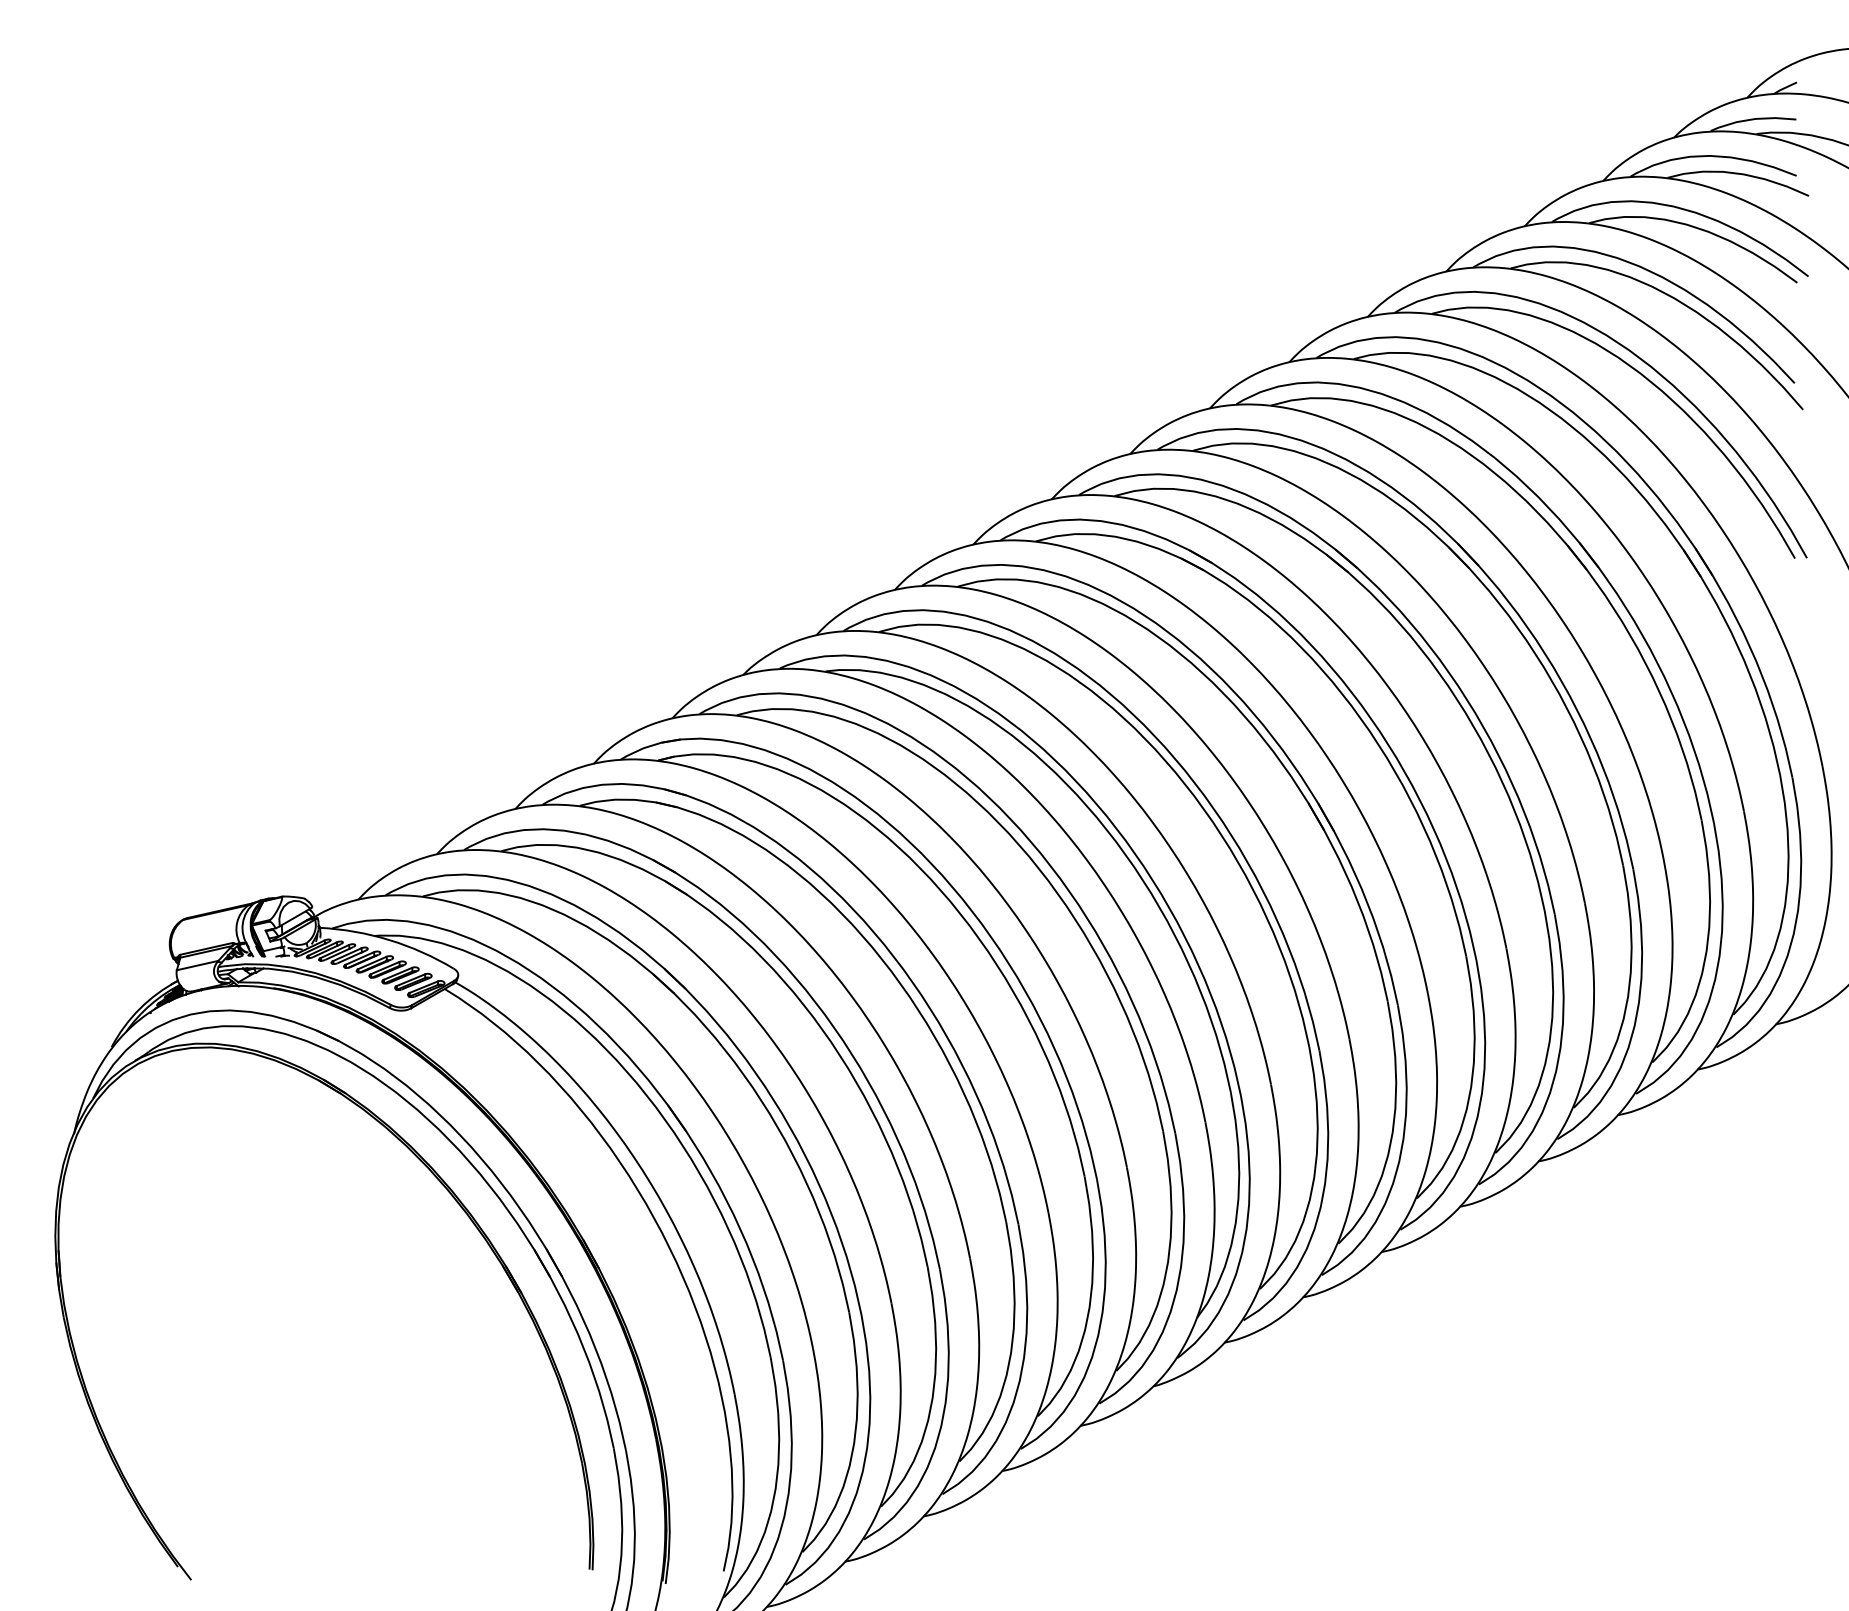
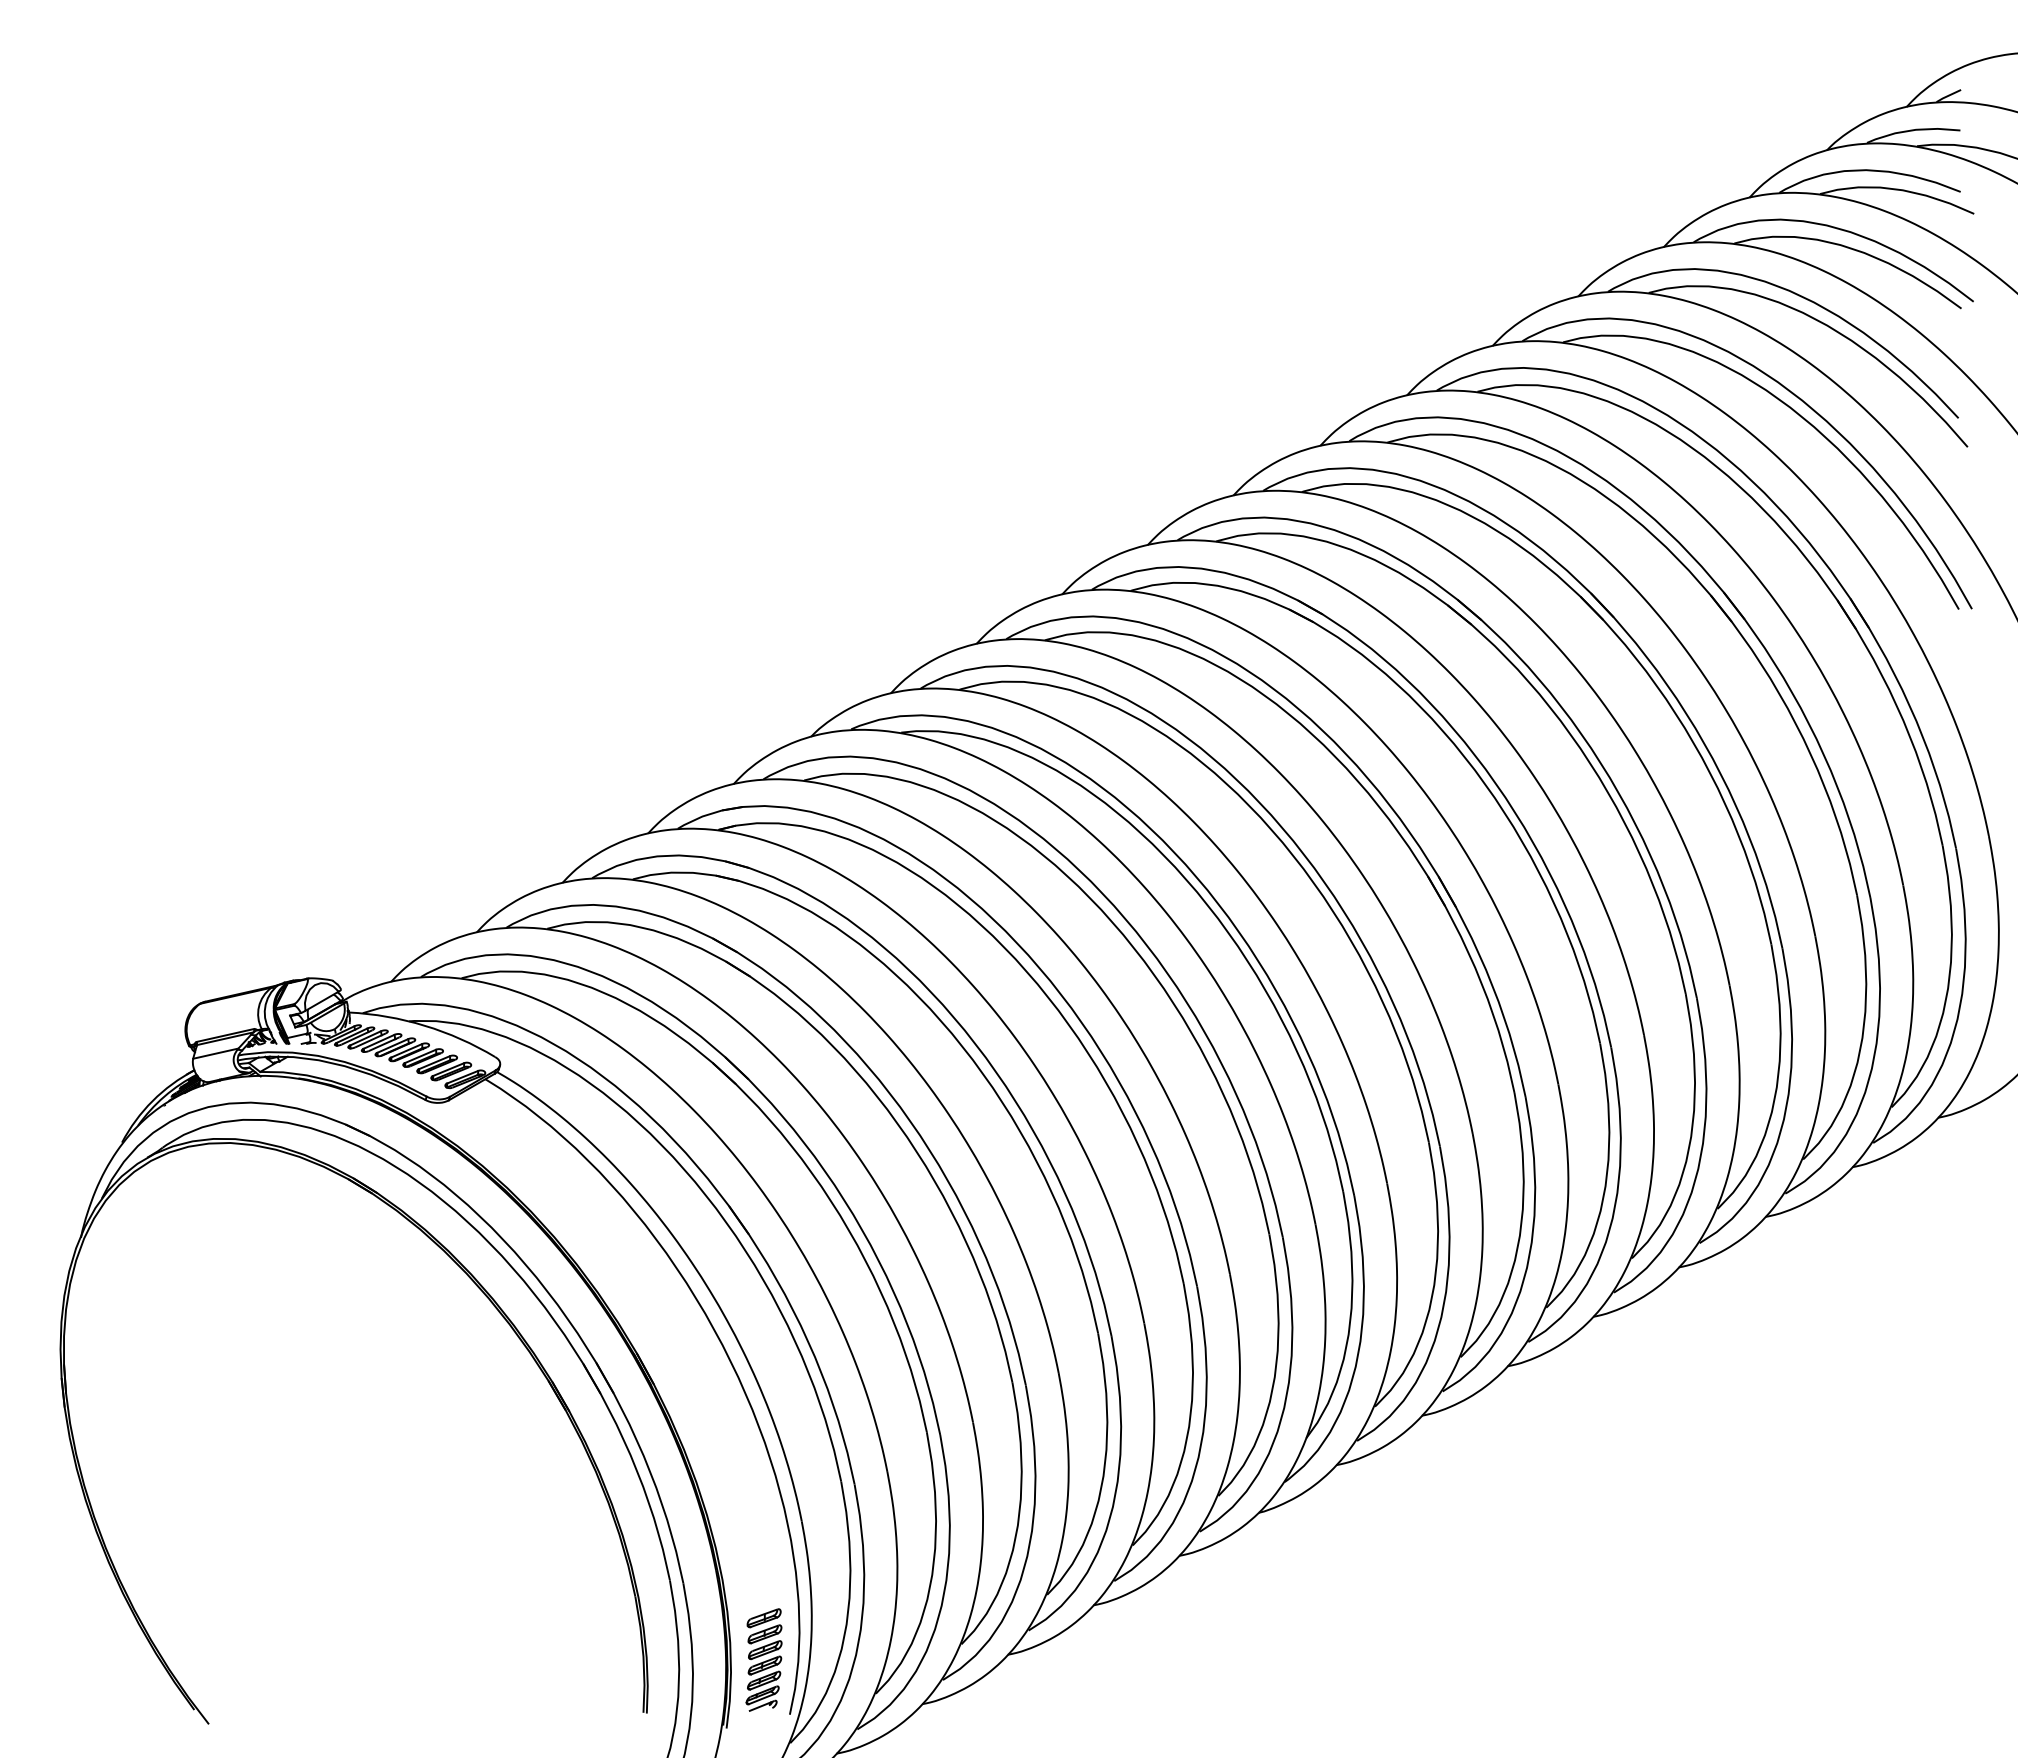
part: (699, 1520) -> (763, 1659), added

